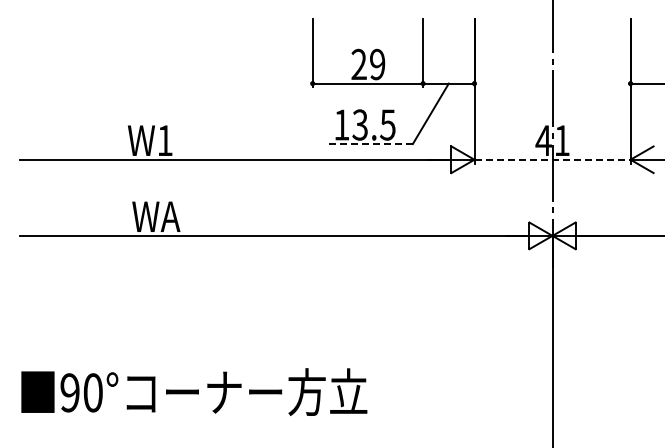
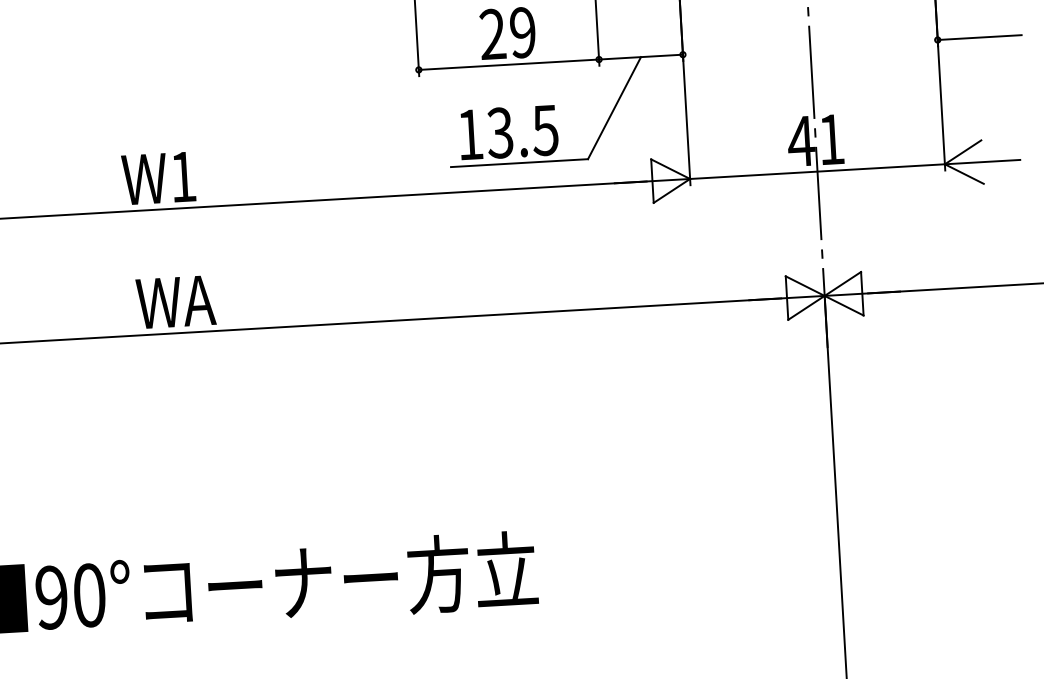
line: (370, 144) -> (518, 163), dashed -> solid
line: (553, 159) -> (819, 171), dashed -> solid

